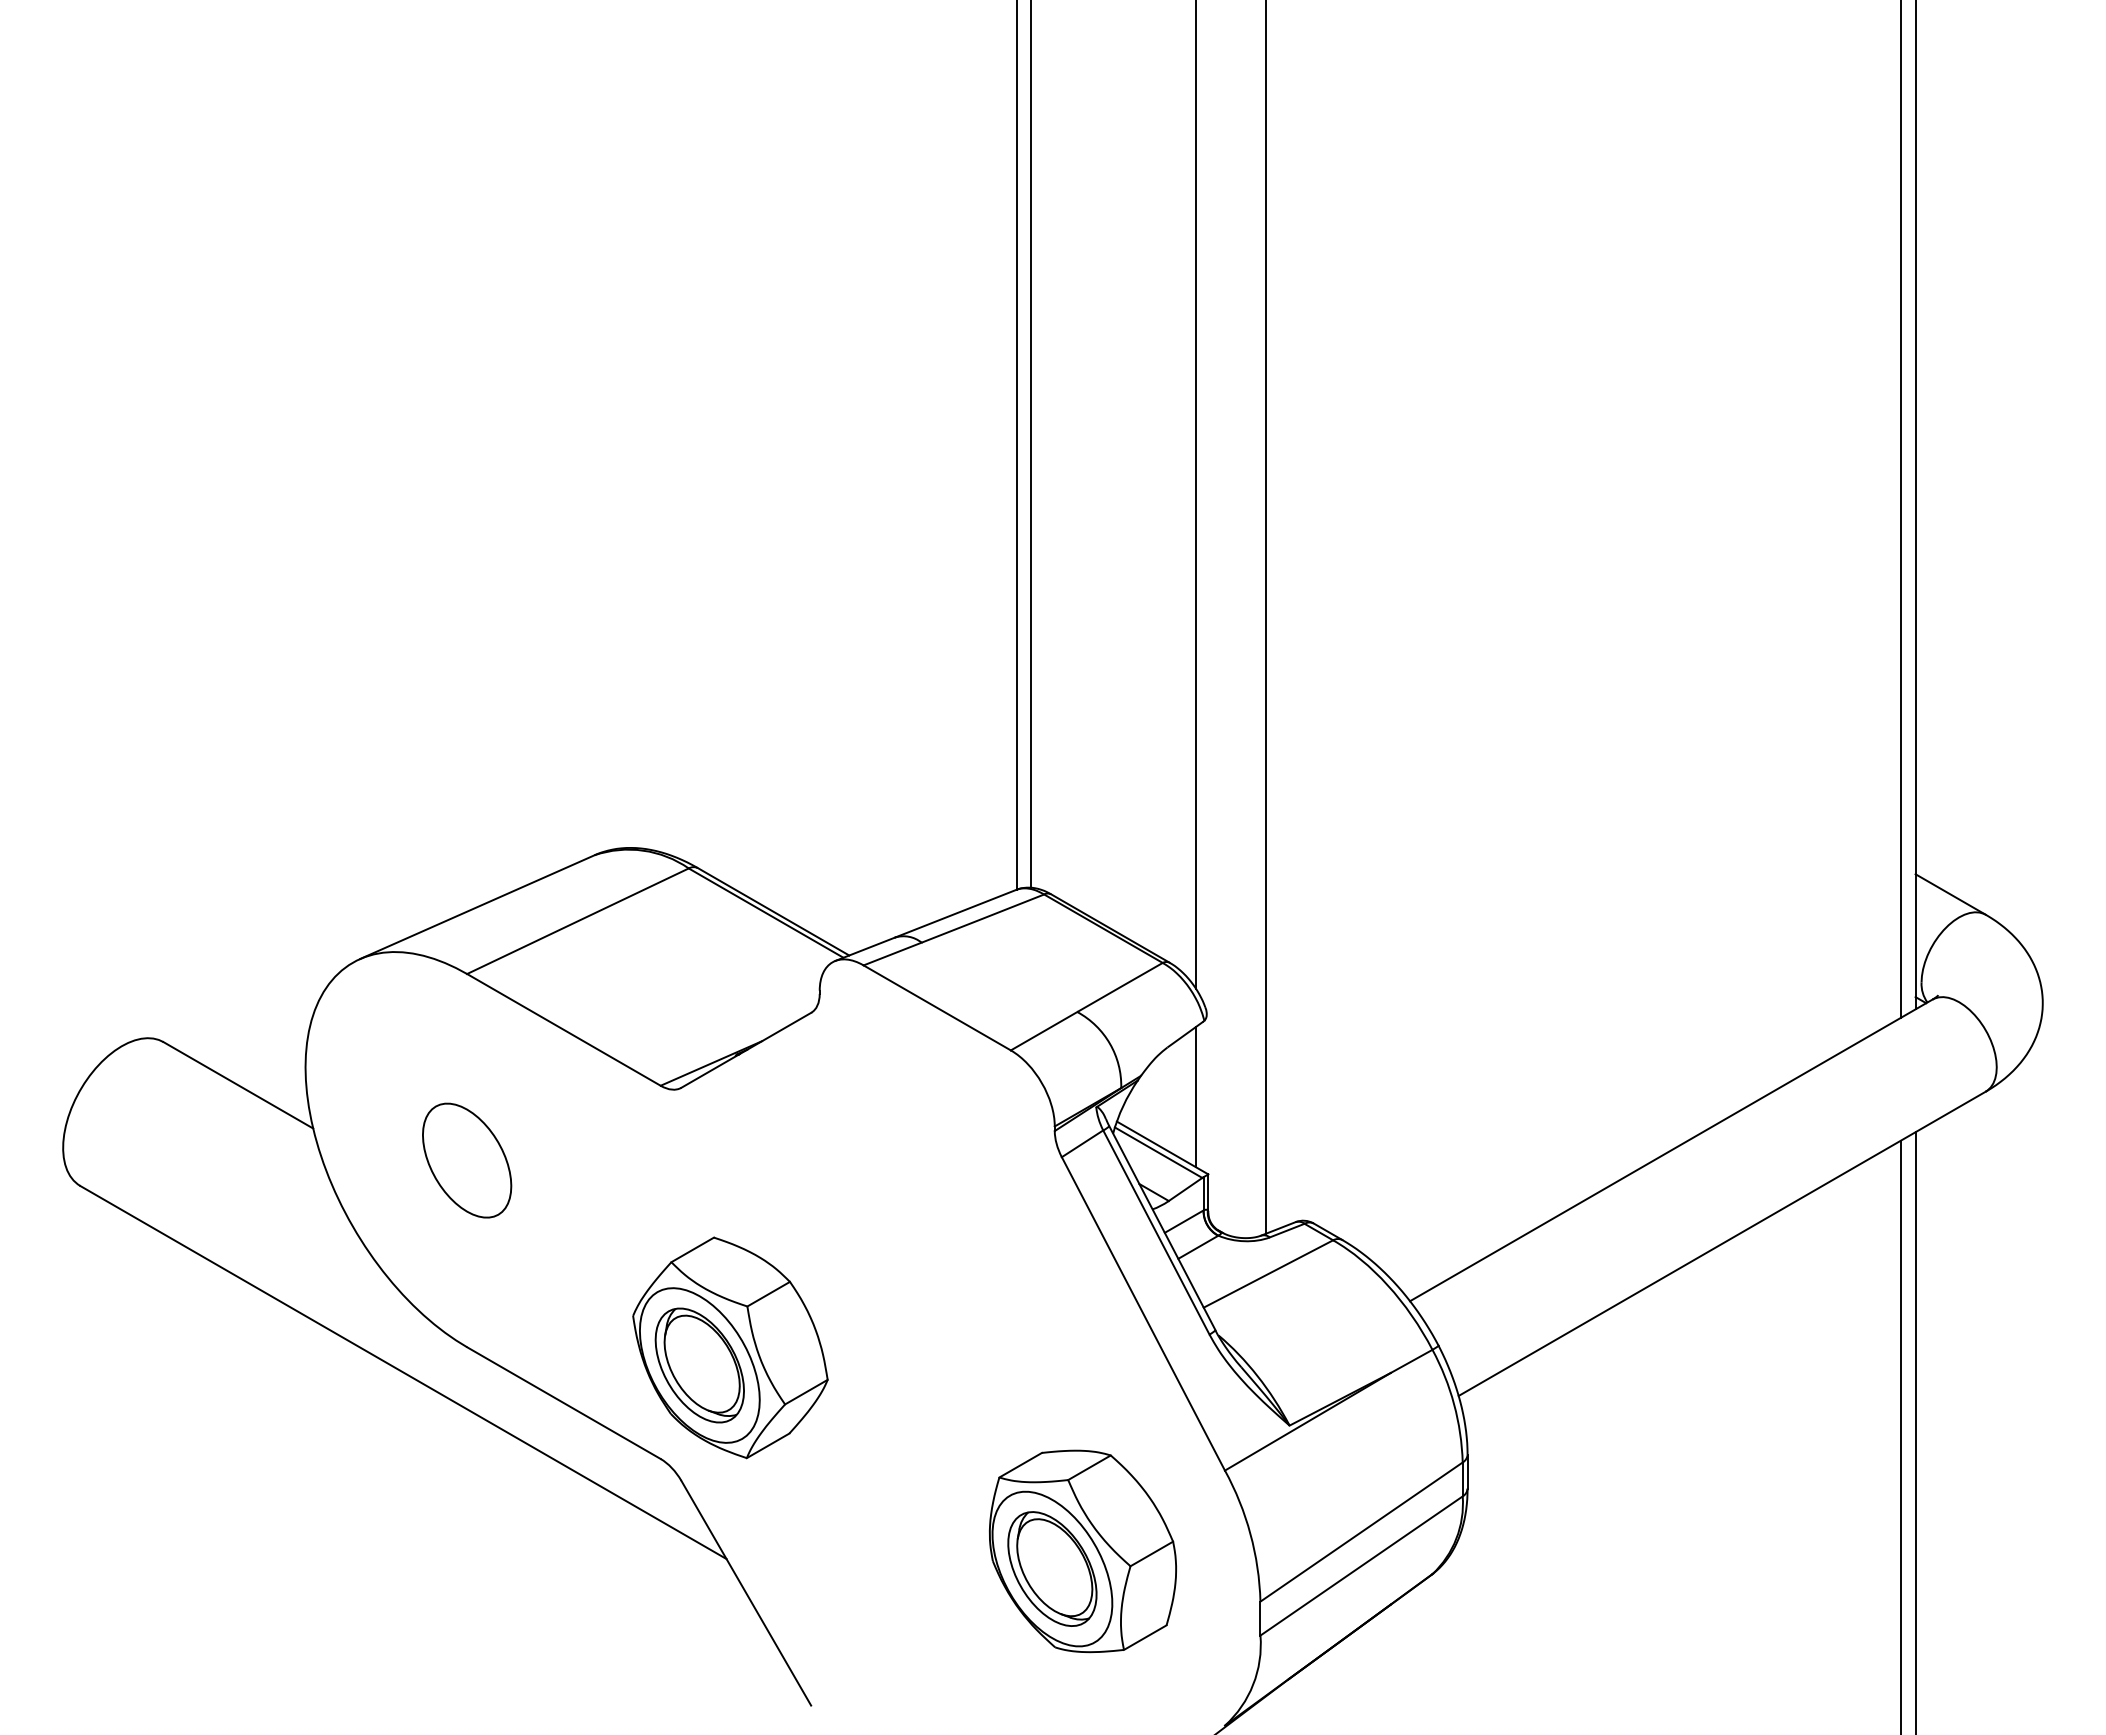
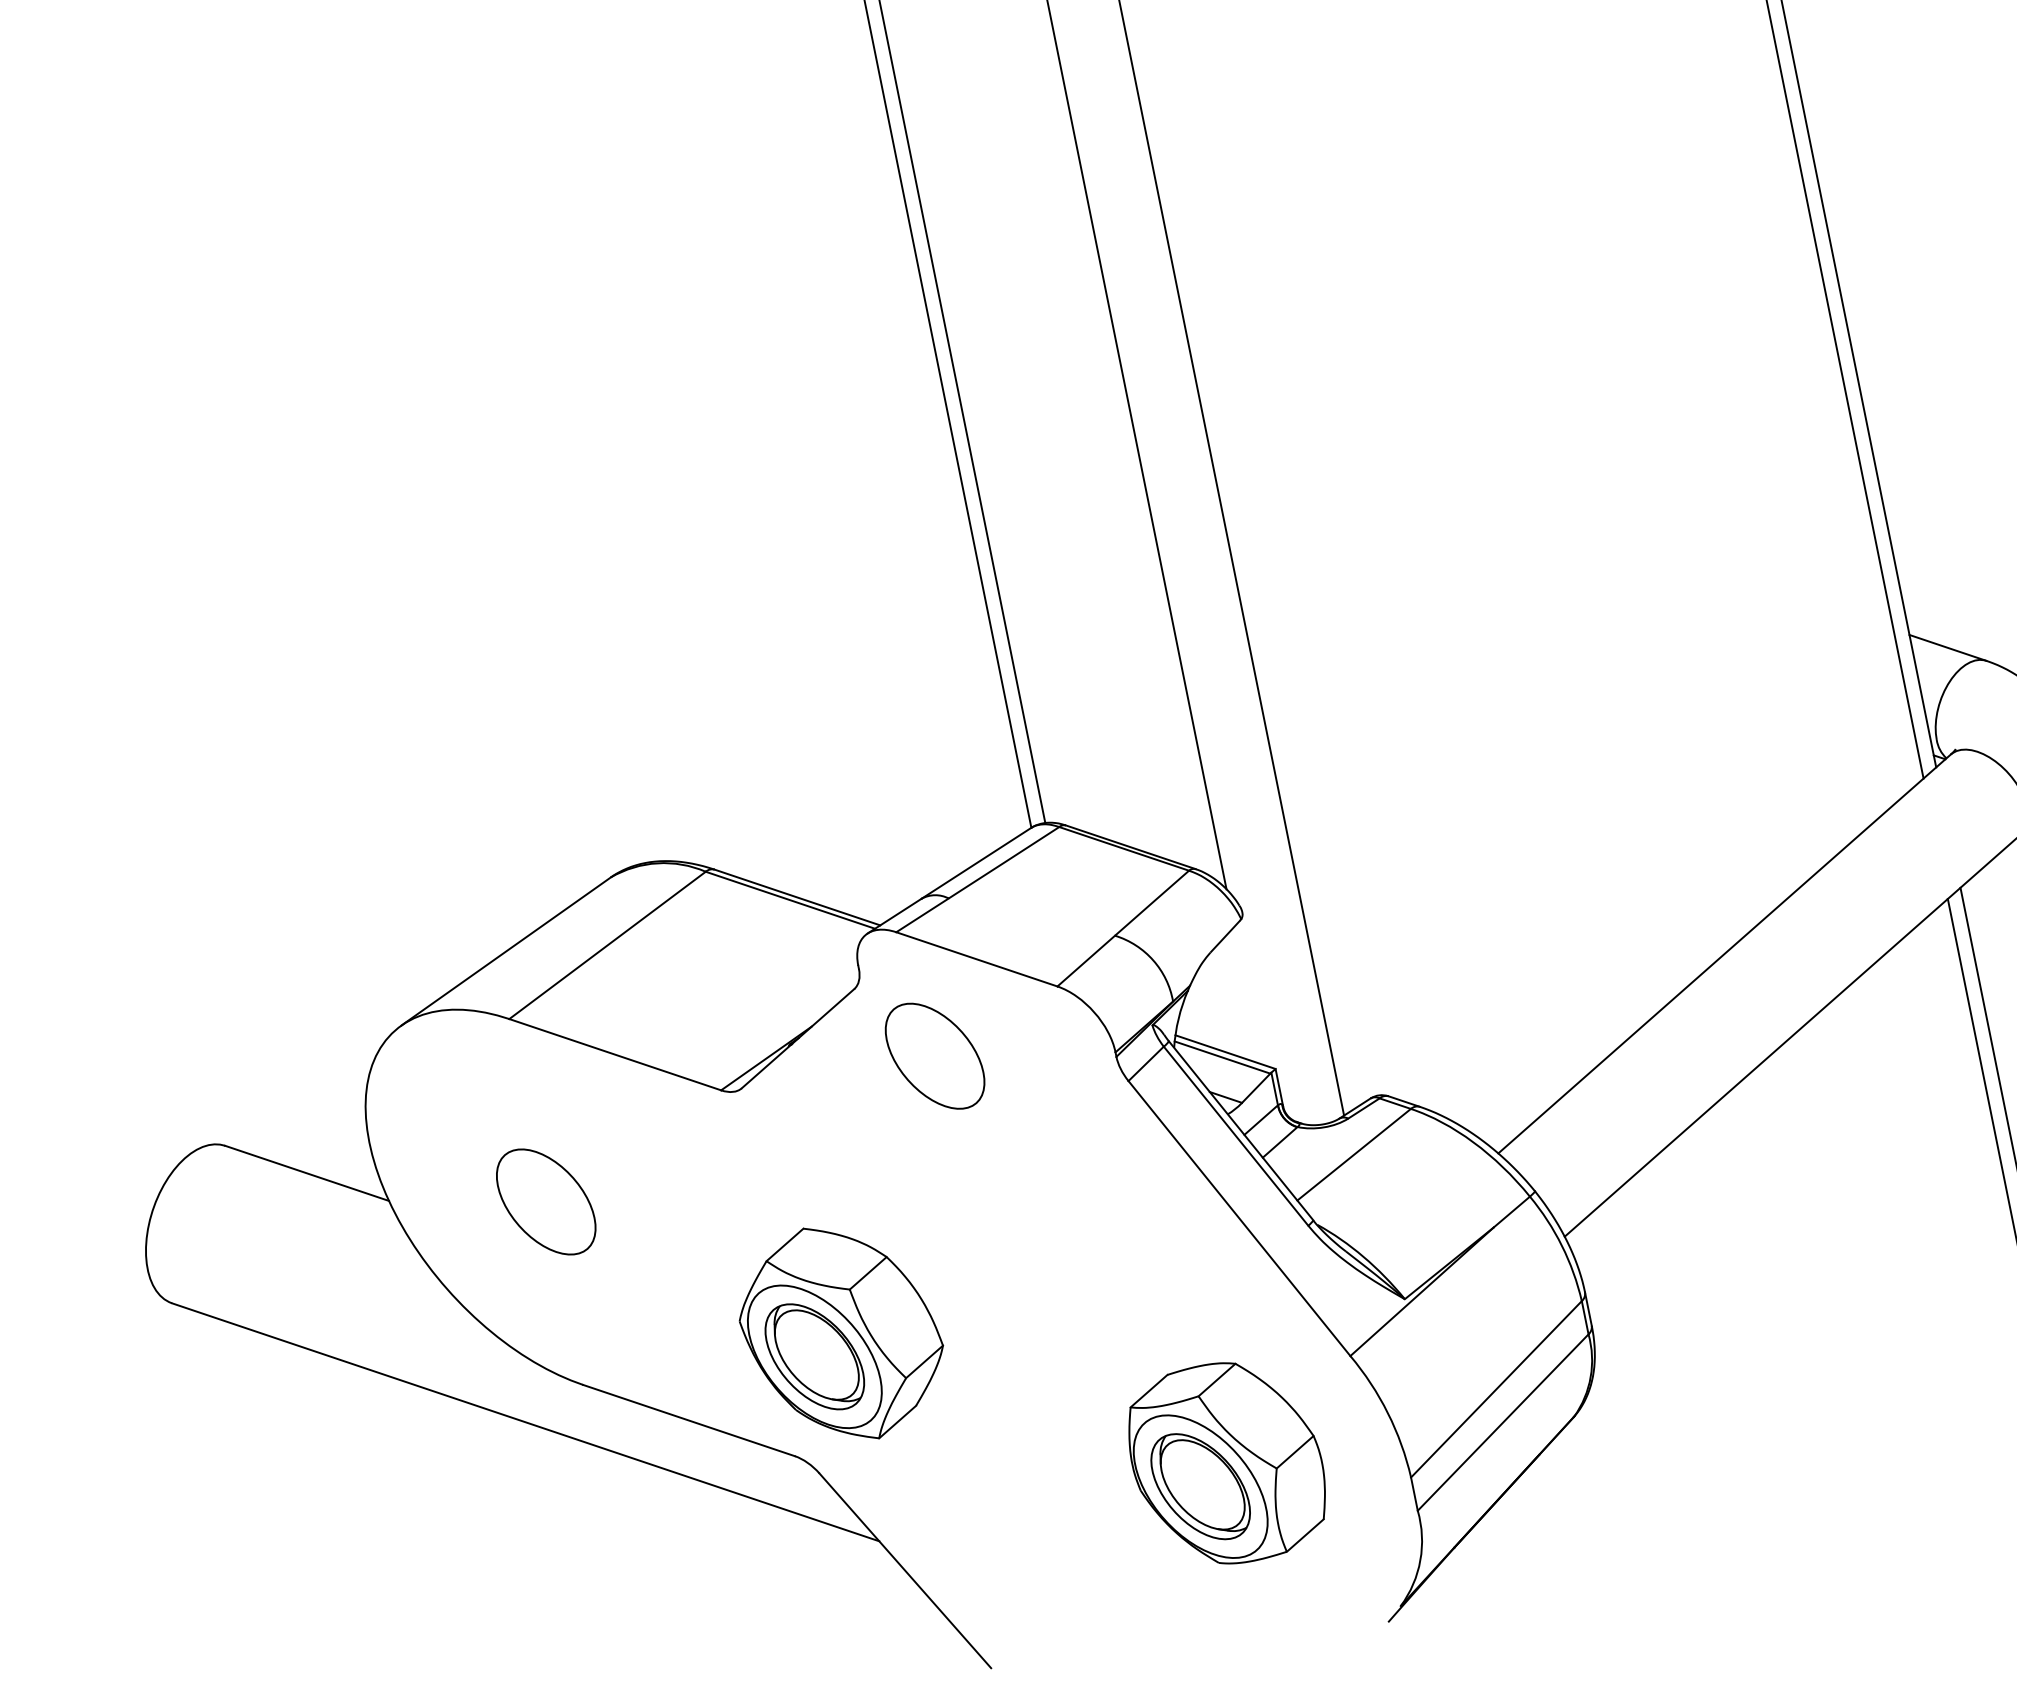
part: (877, 1094) -> (935, 1056), added
line: (1195, 1097) -> (1247, 996), removed

